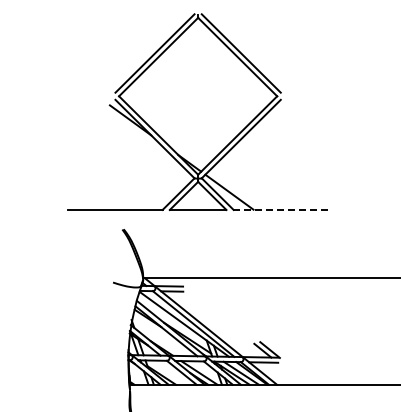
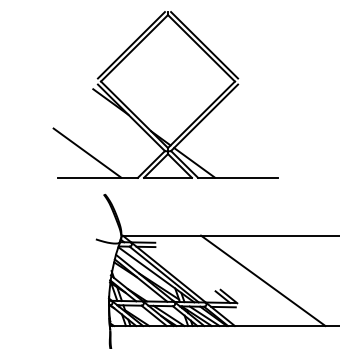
line: (102, 180) -> (86, 152), added
line: (280, 209) -> (237, 177), dashed -> solid
line: (310, 331) -> (263, 280), added

